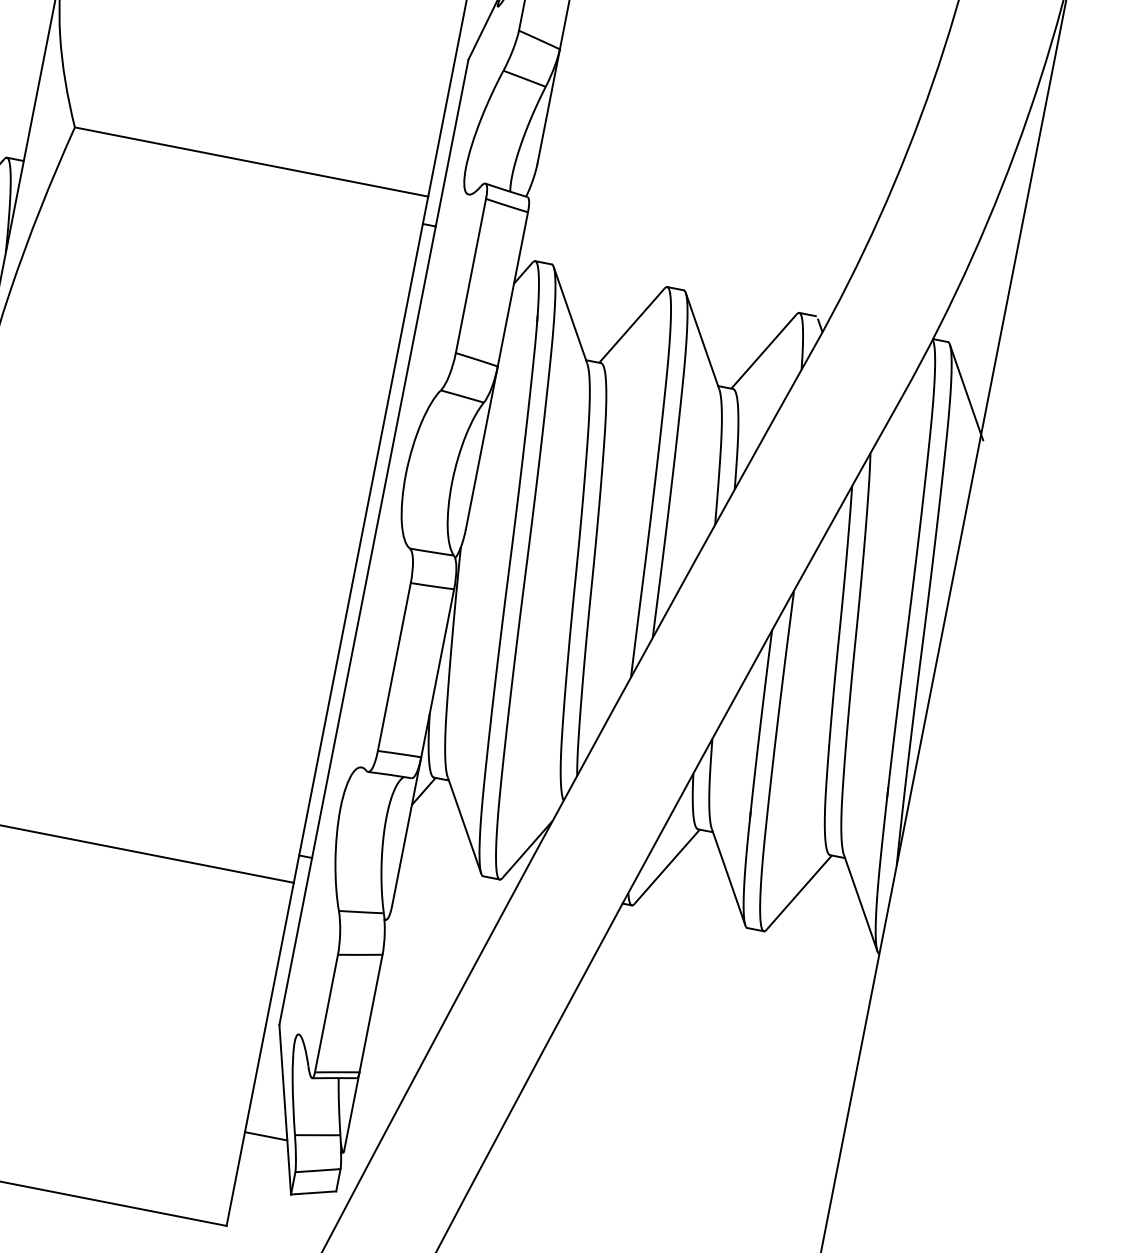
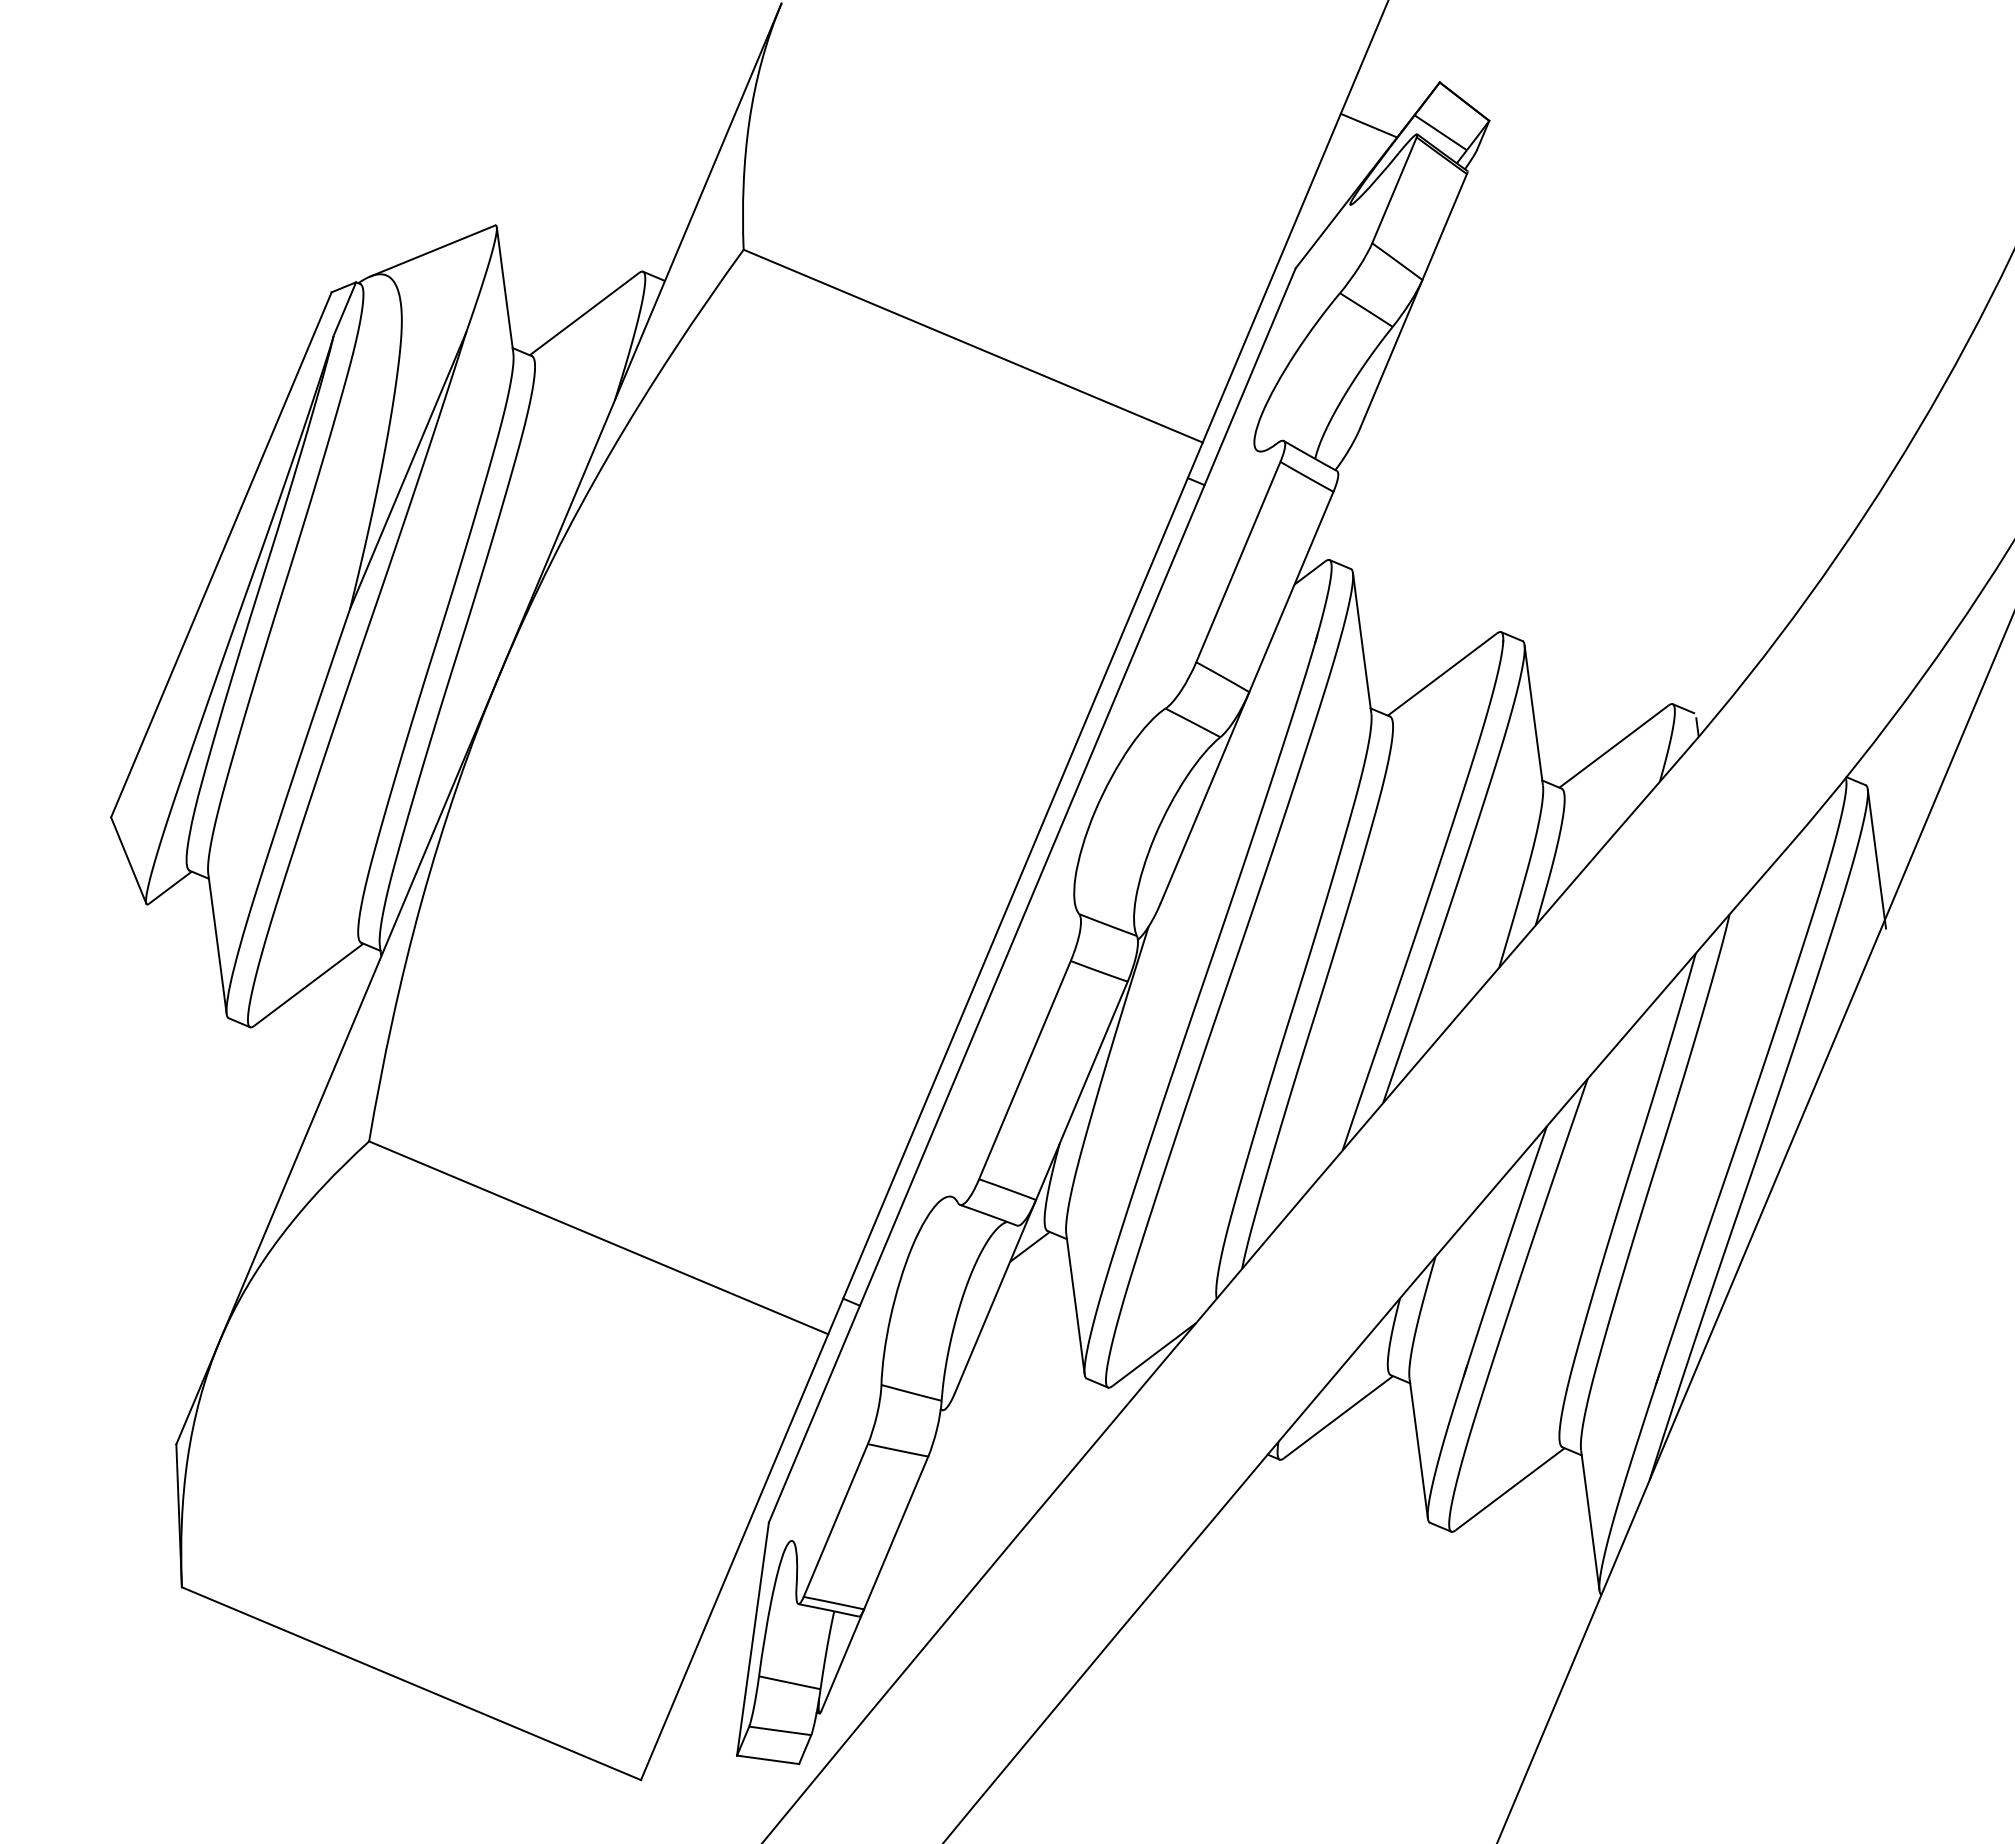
line: (265, 1136) -> (719, 1669), removed

